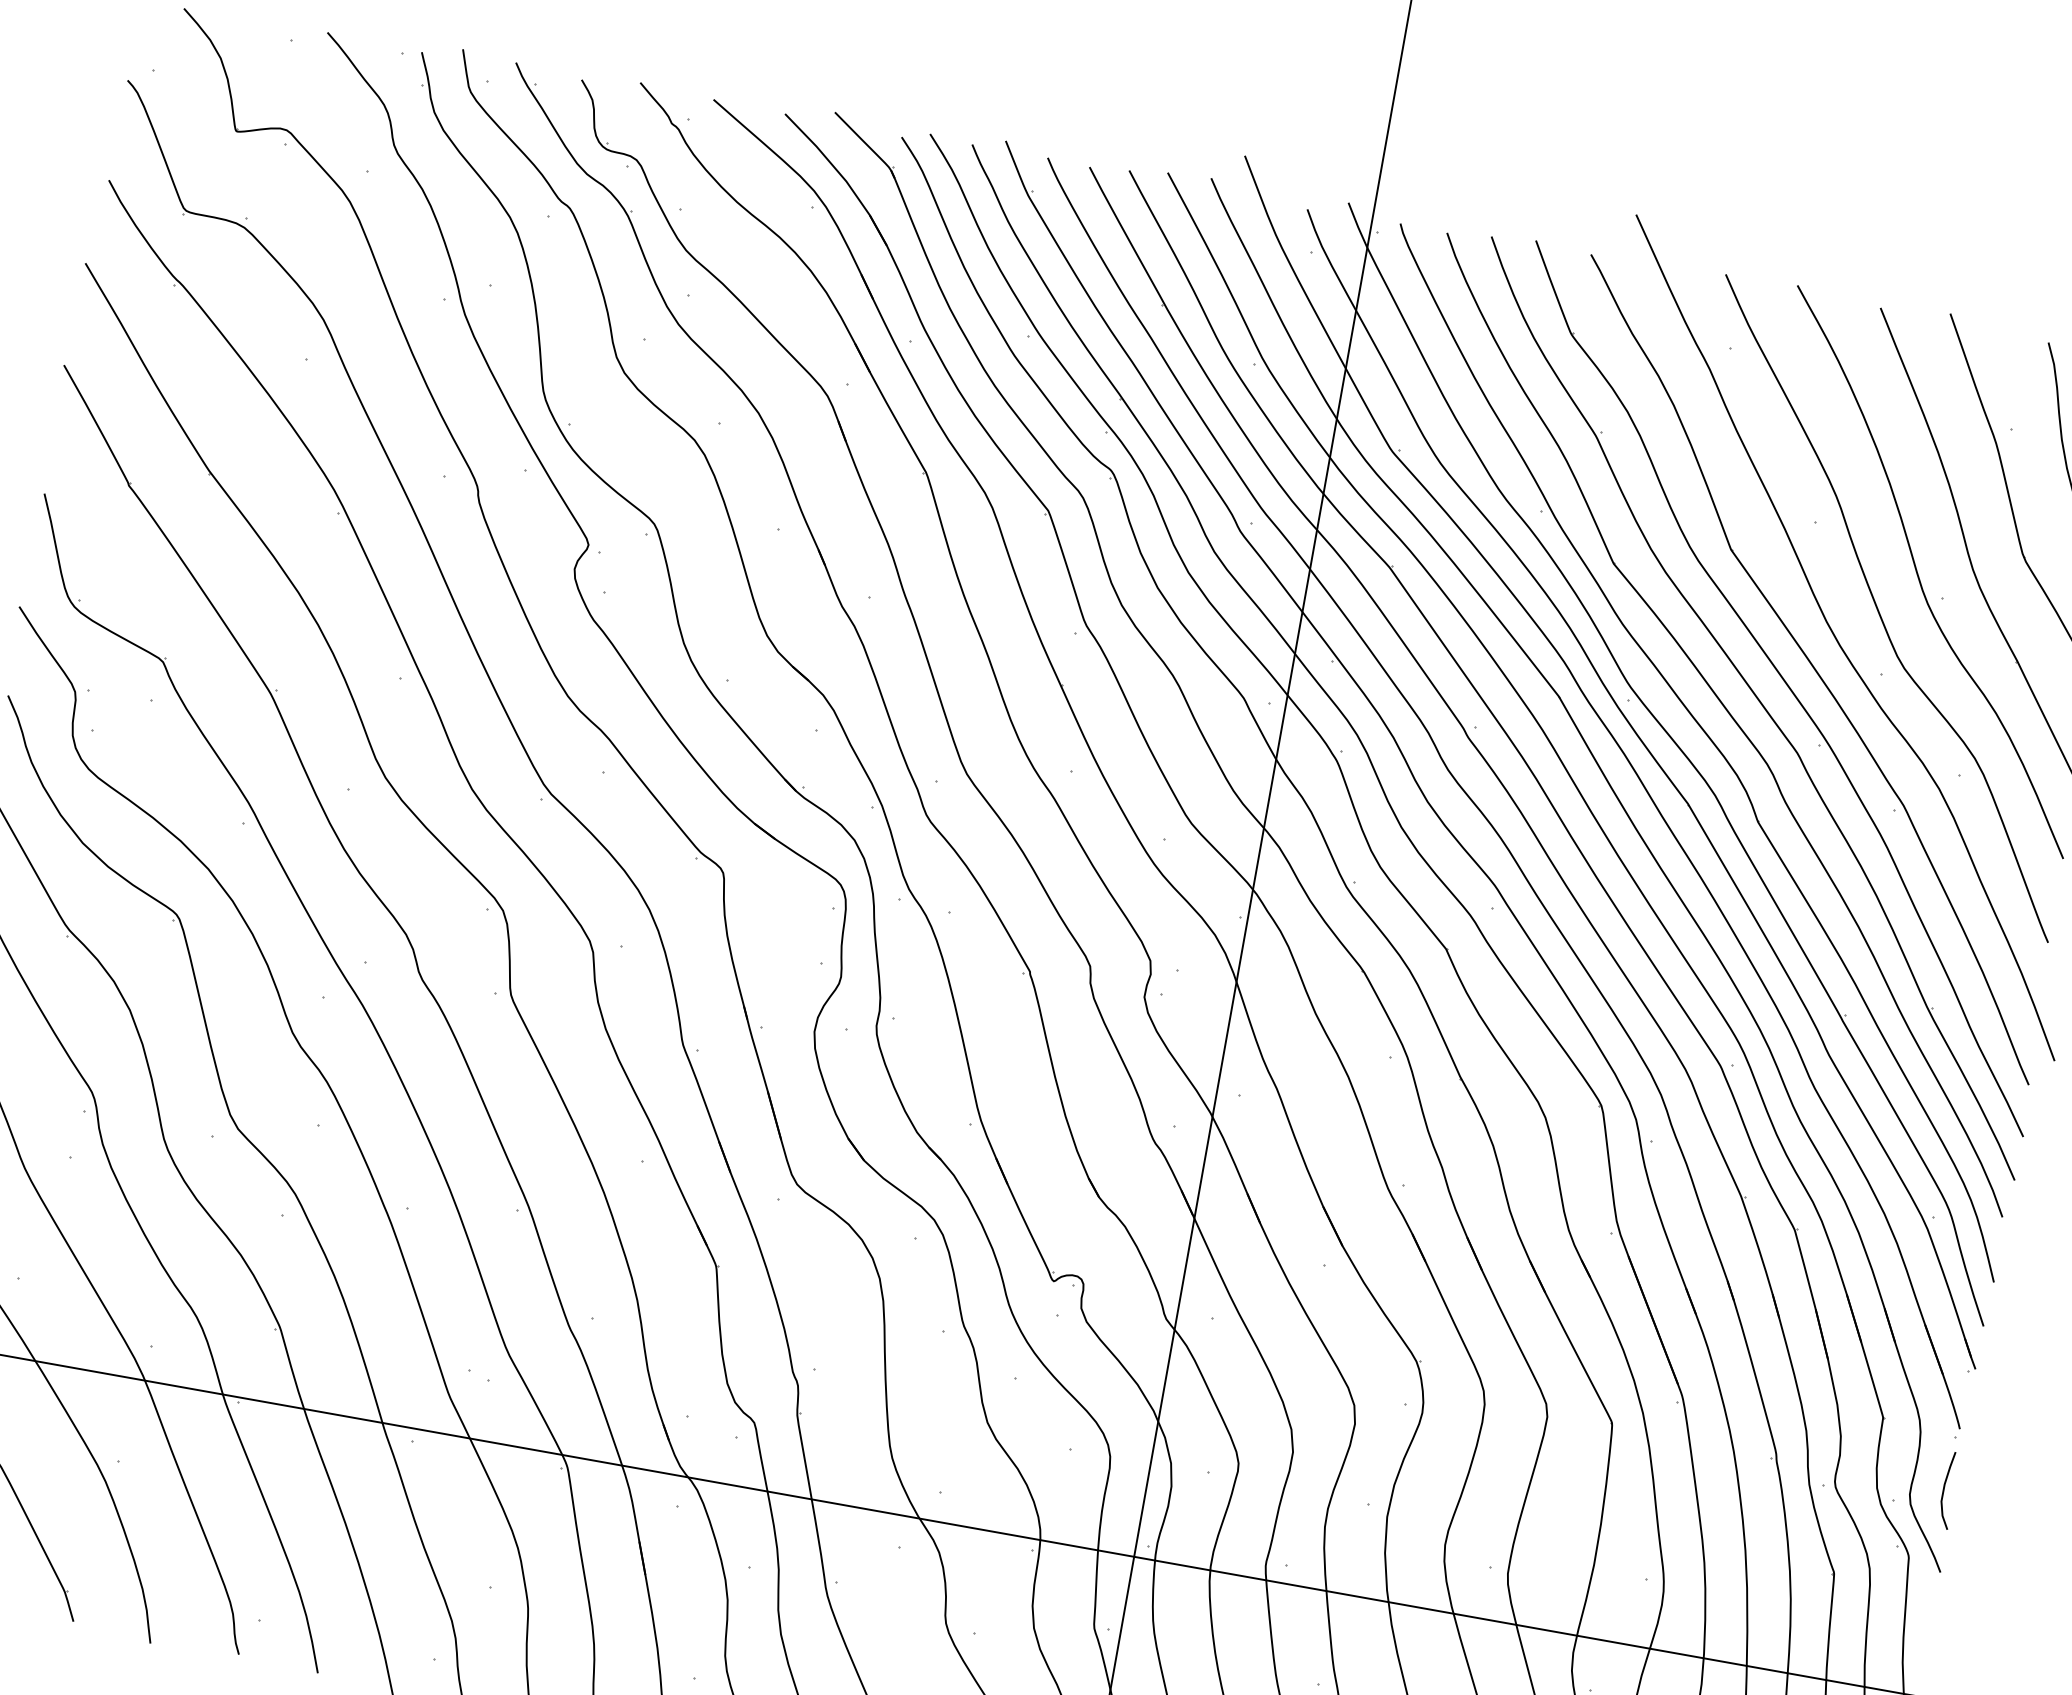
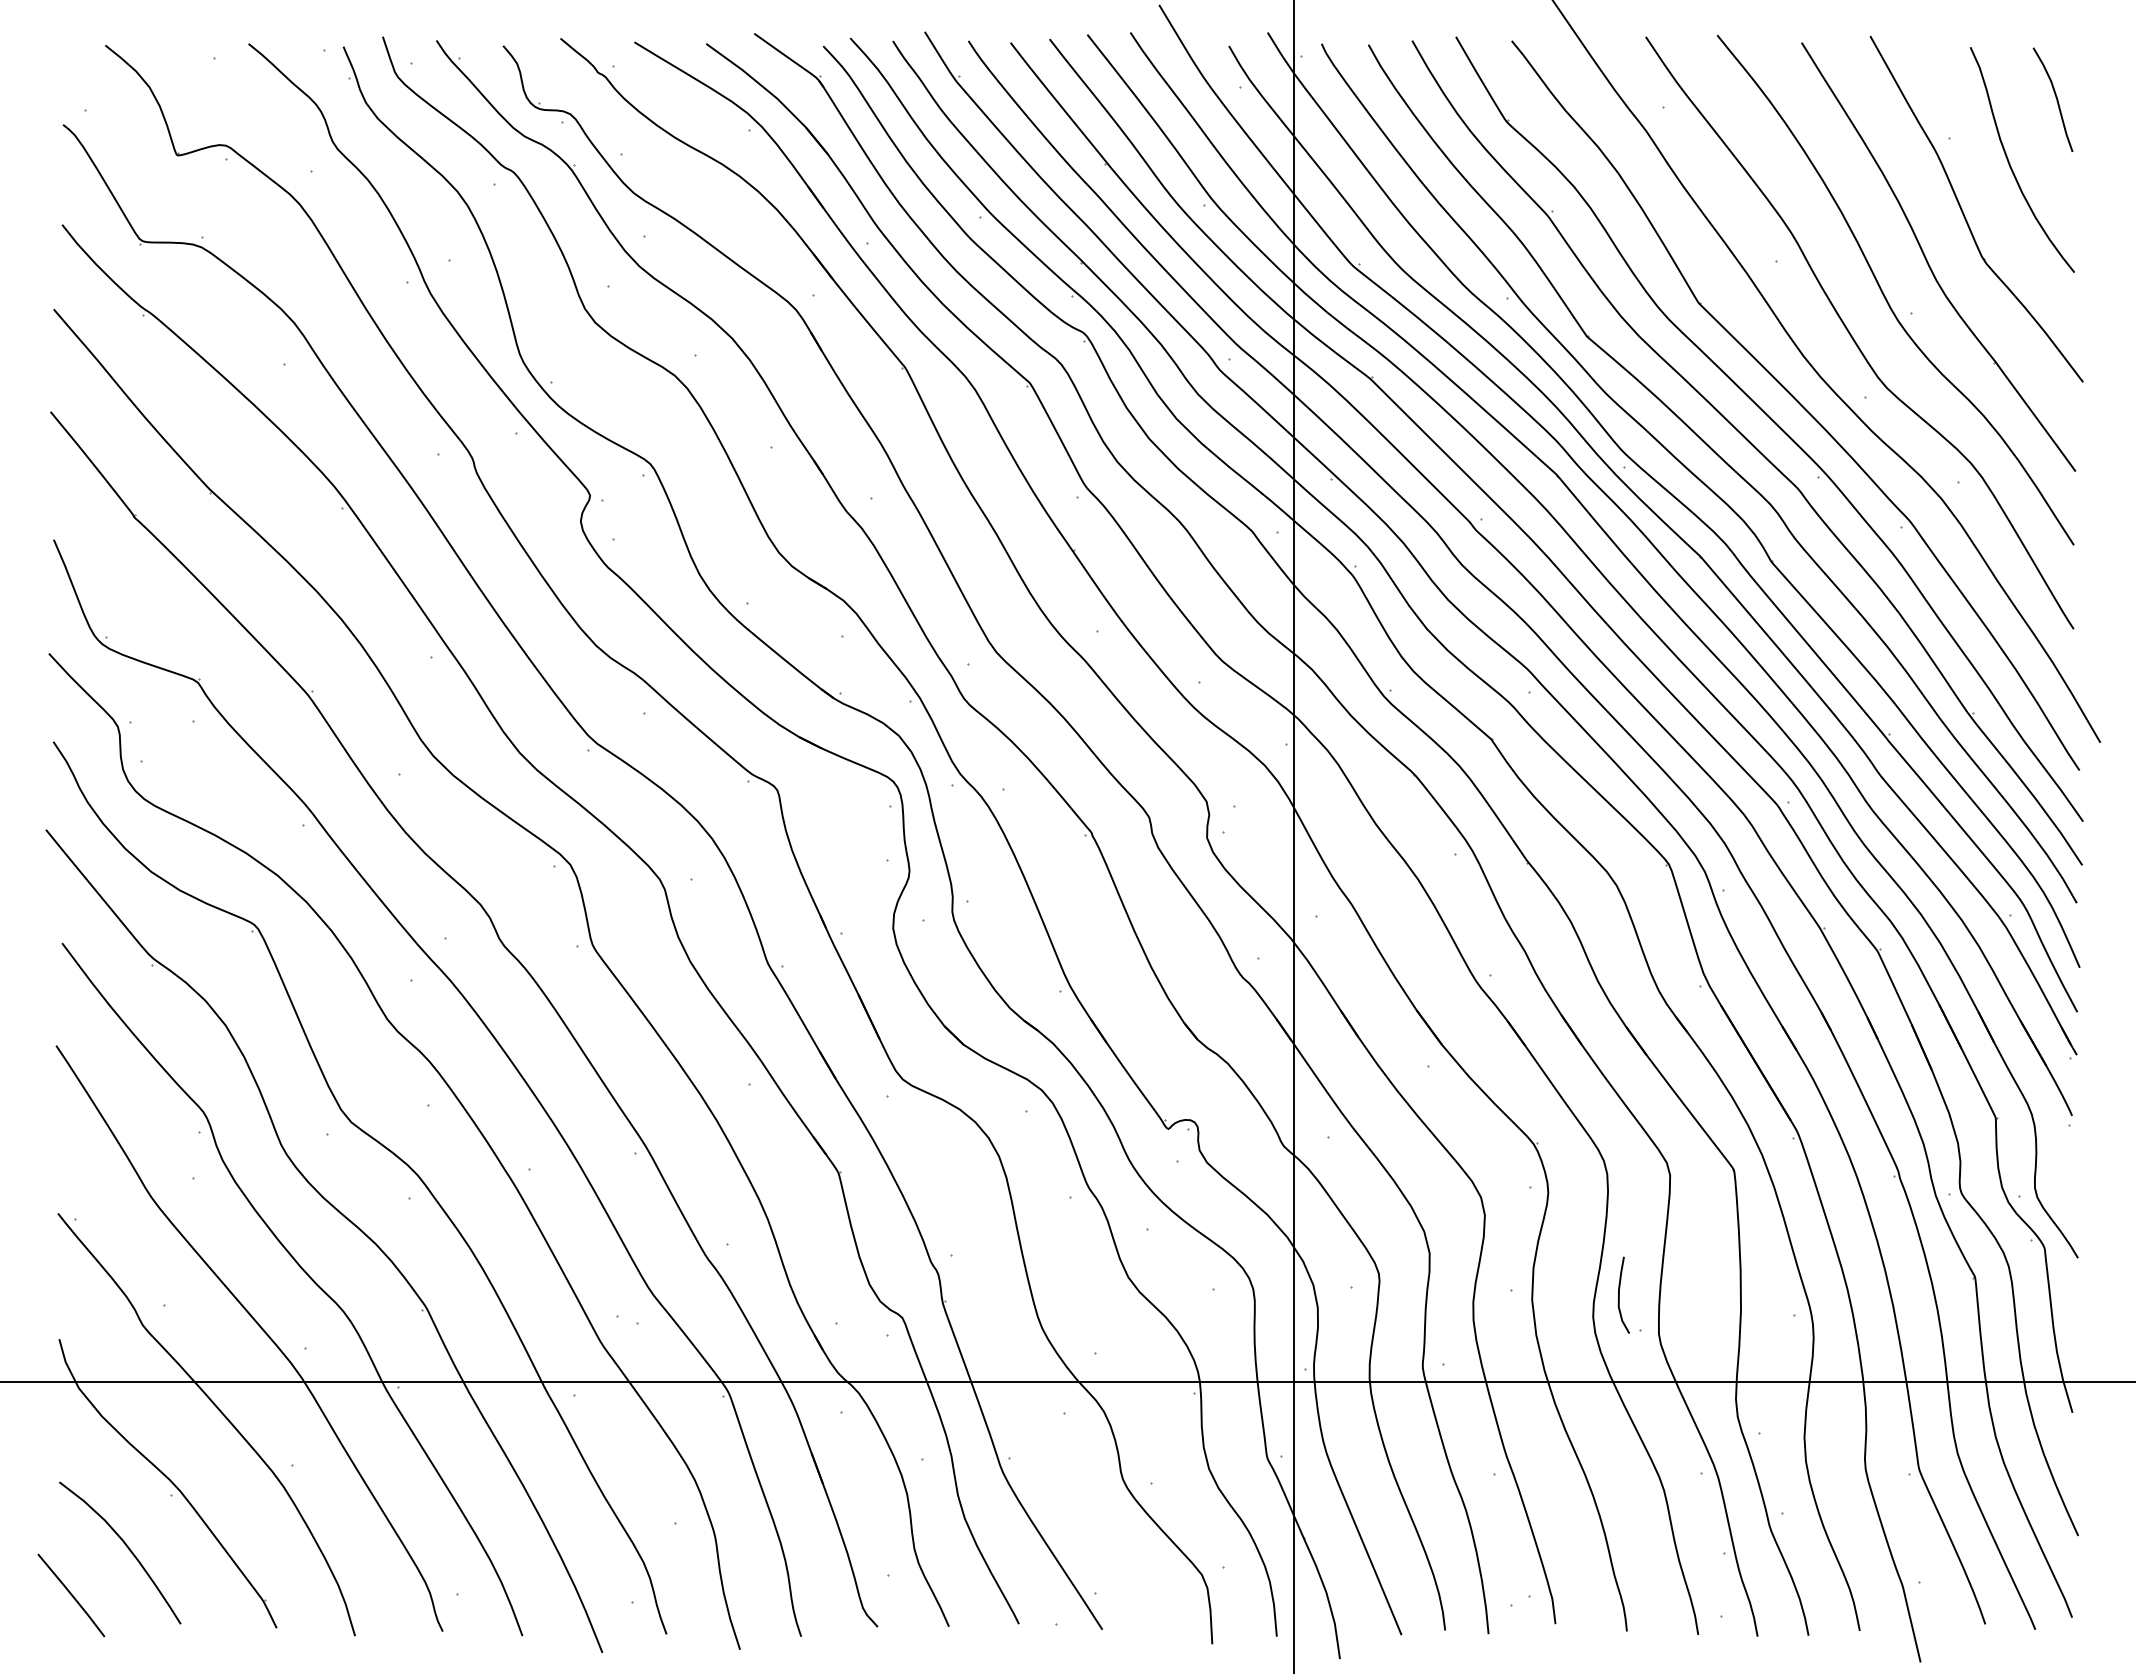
curve: (1944, 1488) -> (1619, 1294), moved

